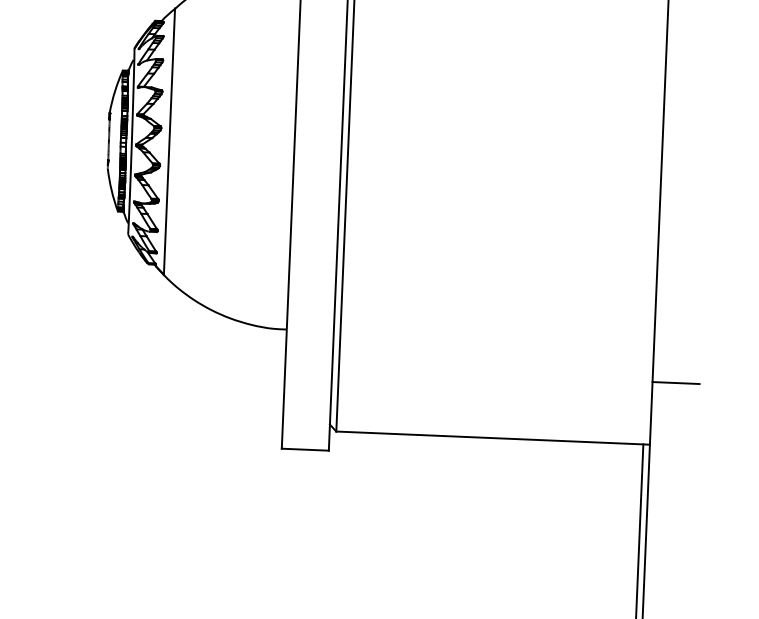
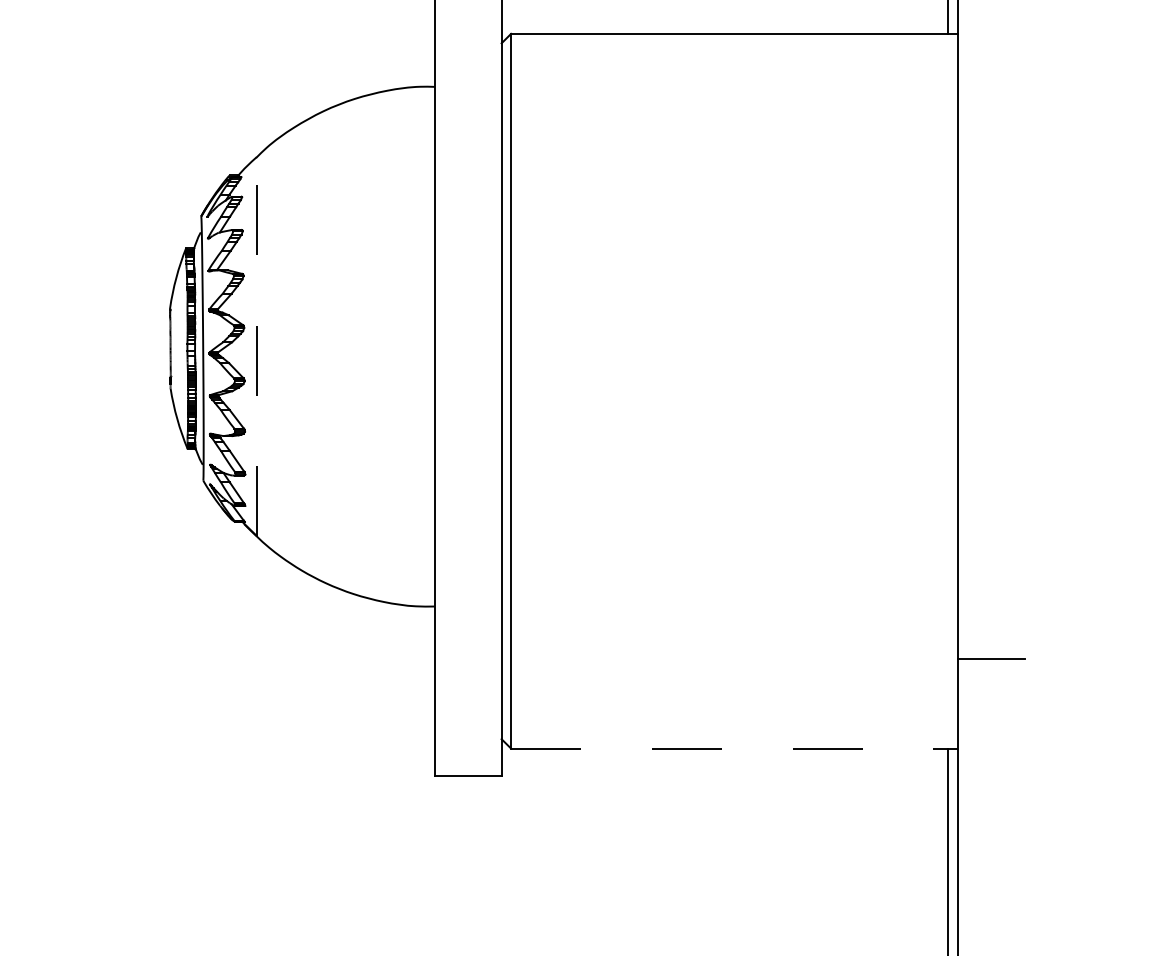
line: (169, 141) -> (256, 346), solid -> dashed
line: (493, 438) -> (734, 748), solid -> dashed

